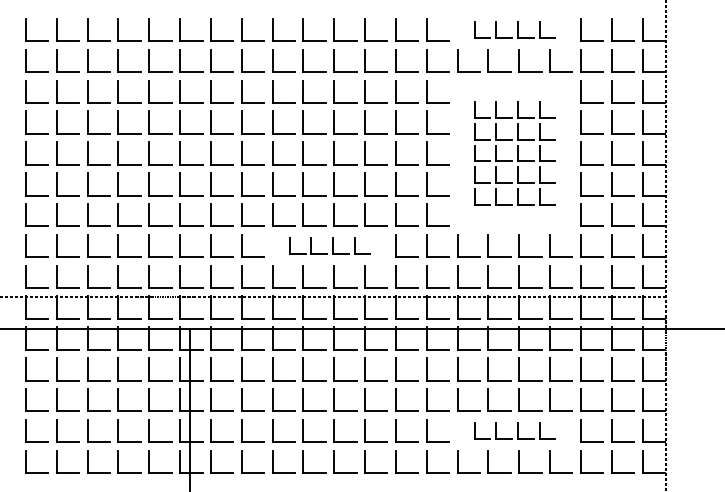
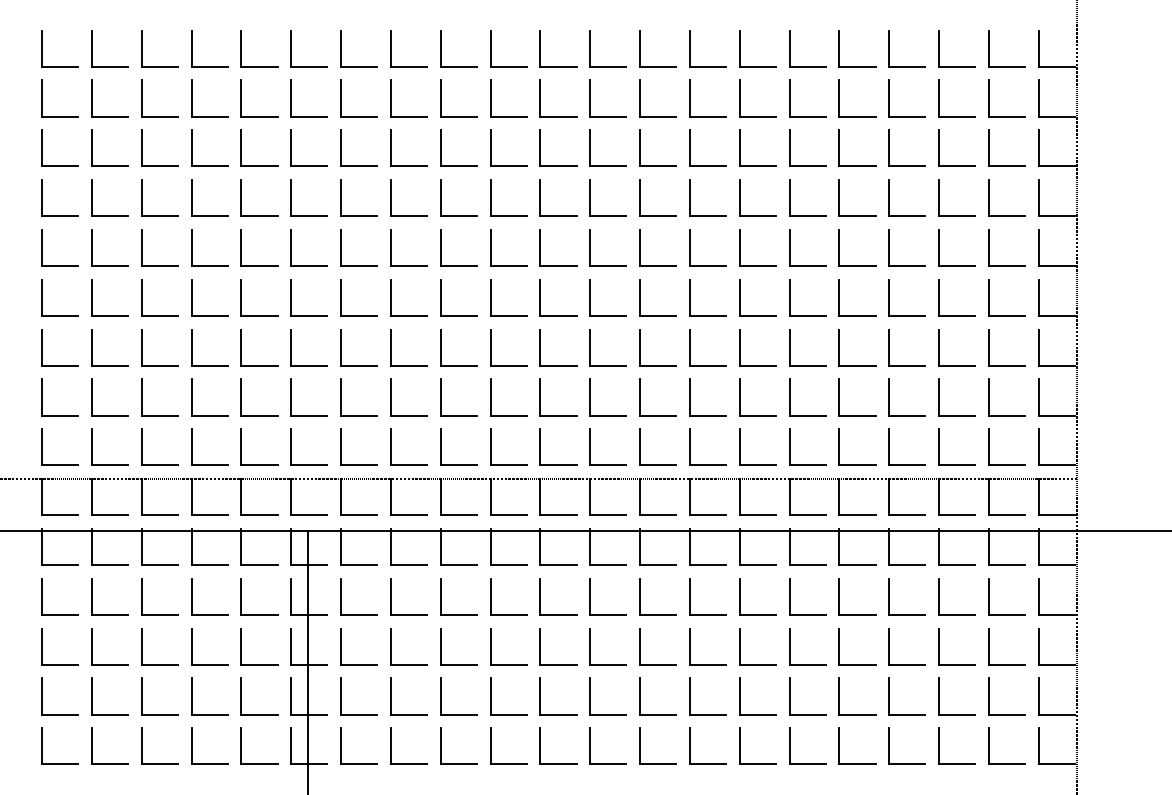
part: (514, 29) -> (831, 47), size x1.43
part: (514, 153) -> (831, 247), size x1.43
part: (329, 245) -> (532, 396), size x1.43
part: (514, 430) -> (831, 695), size x1.43

